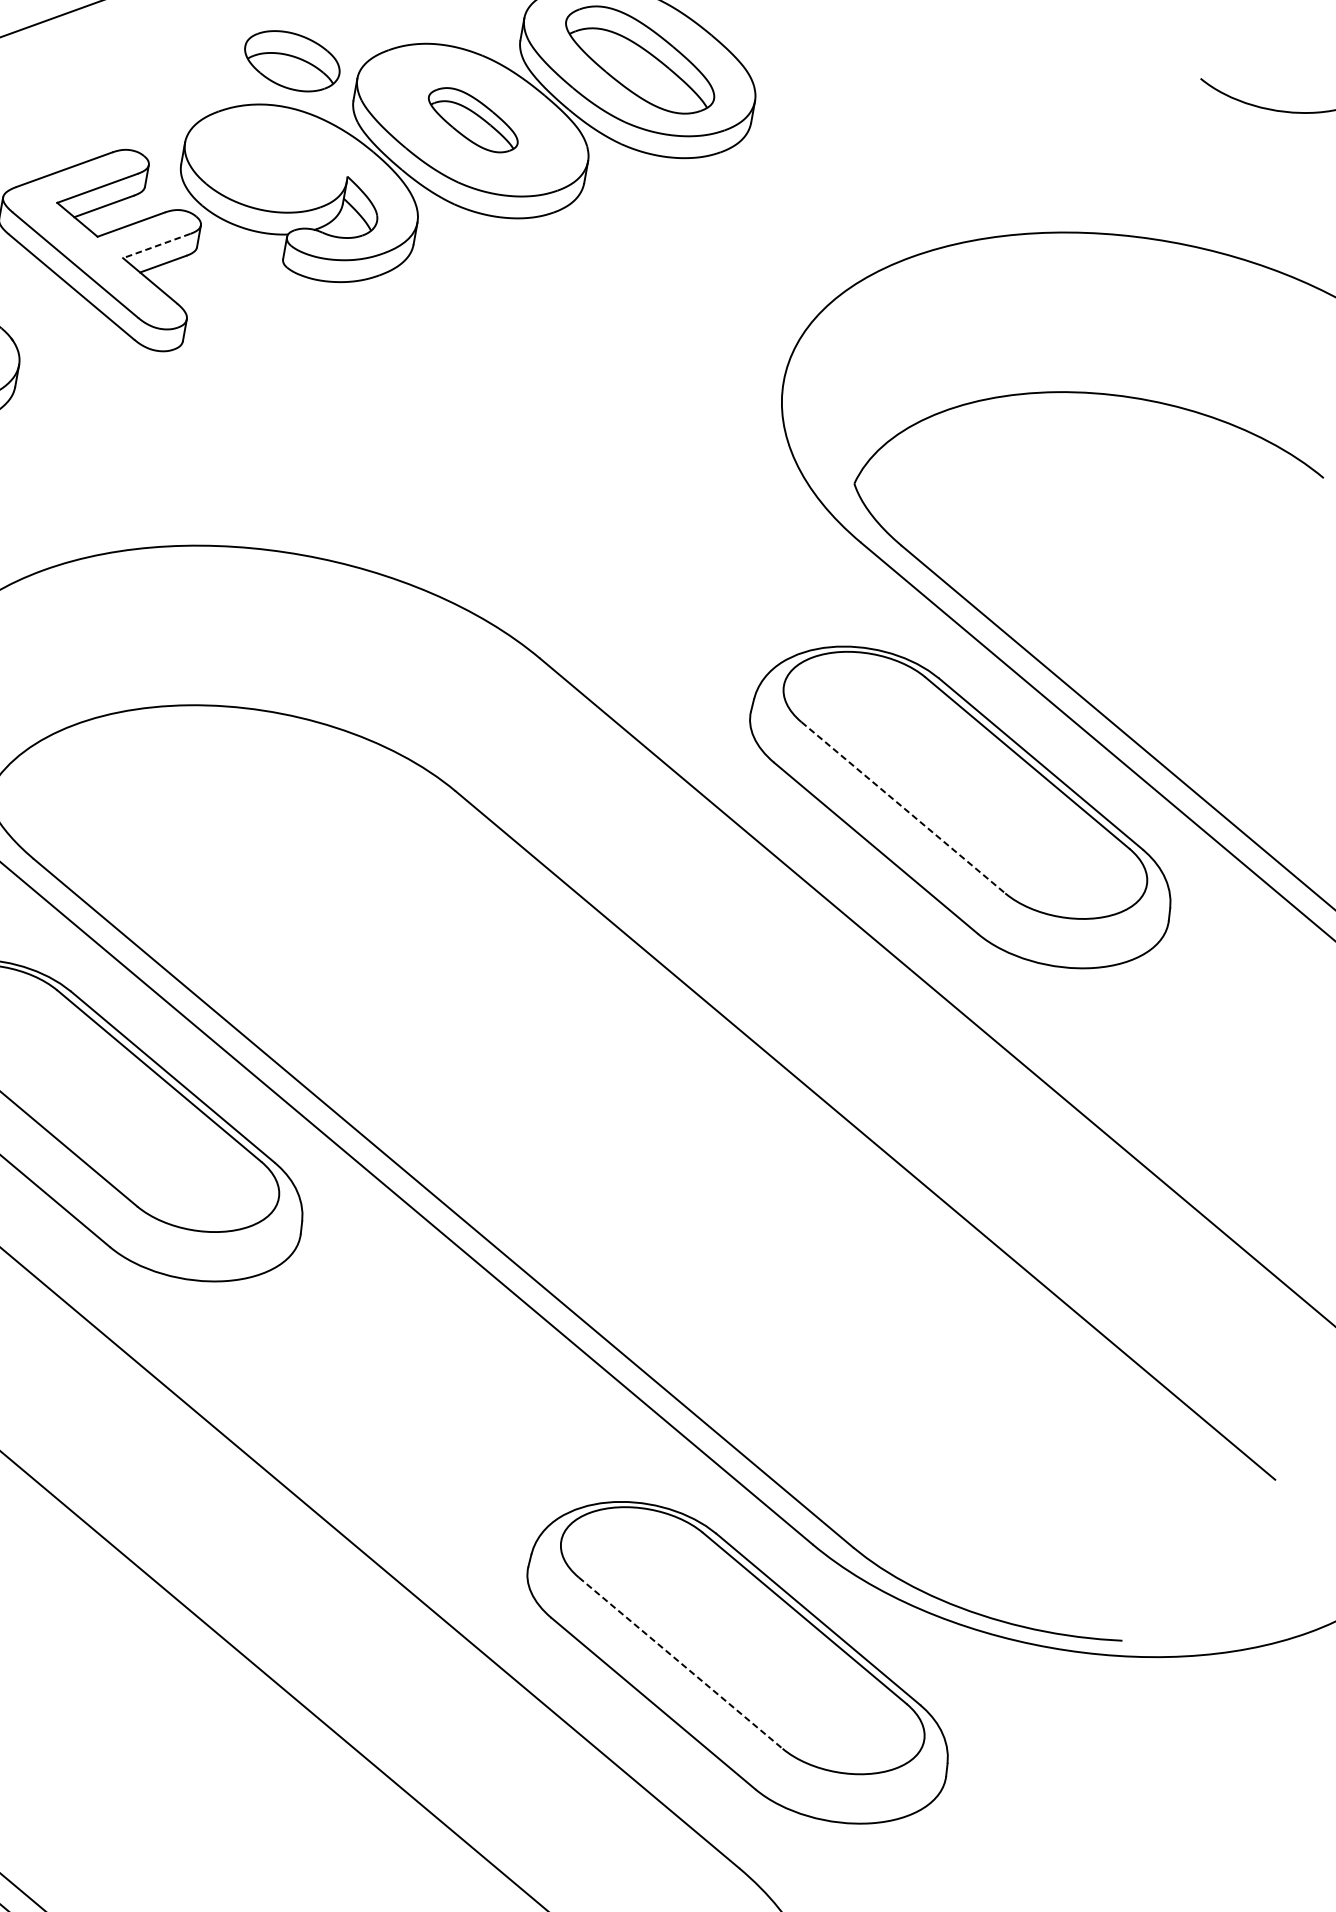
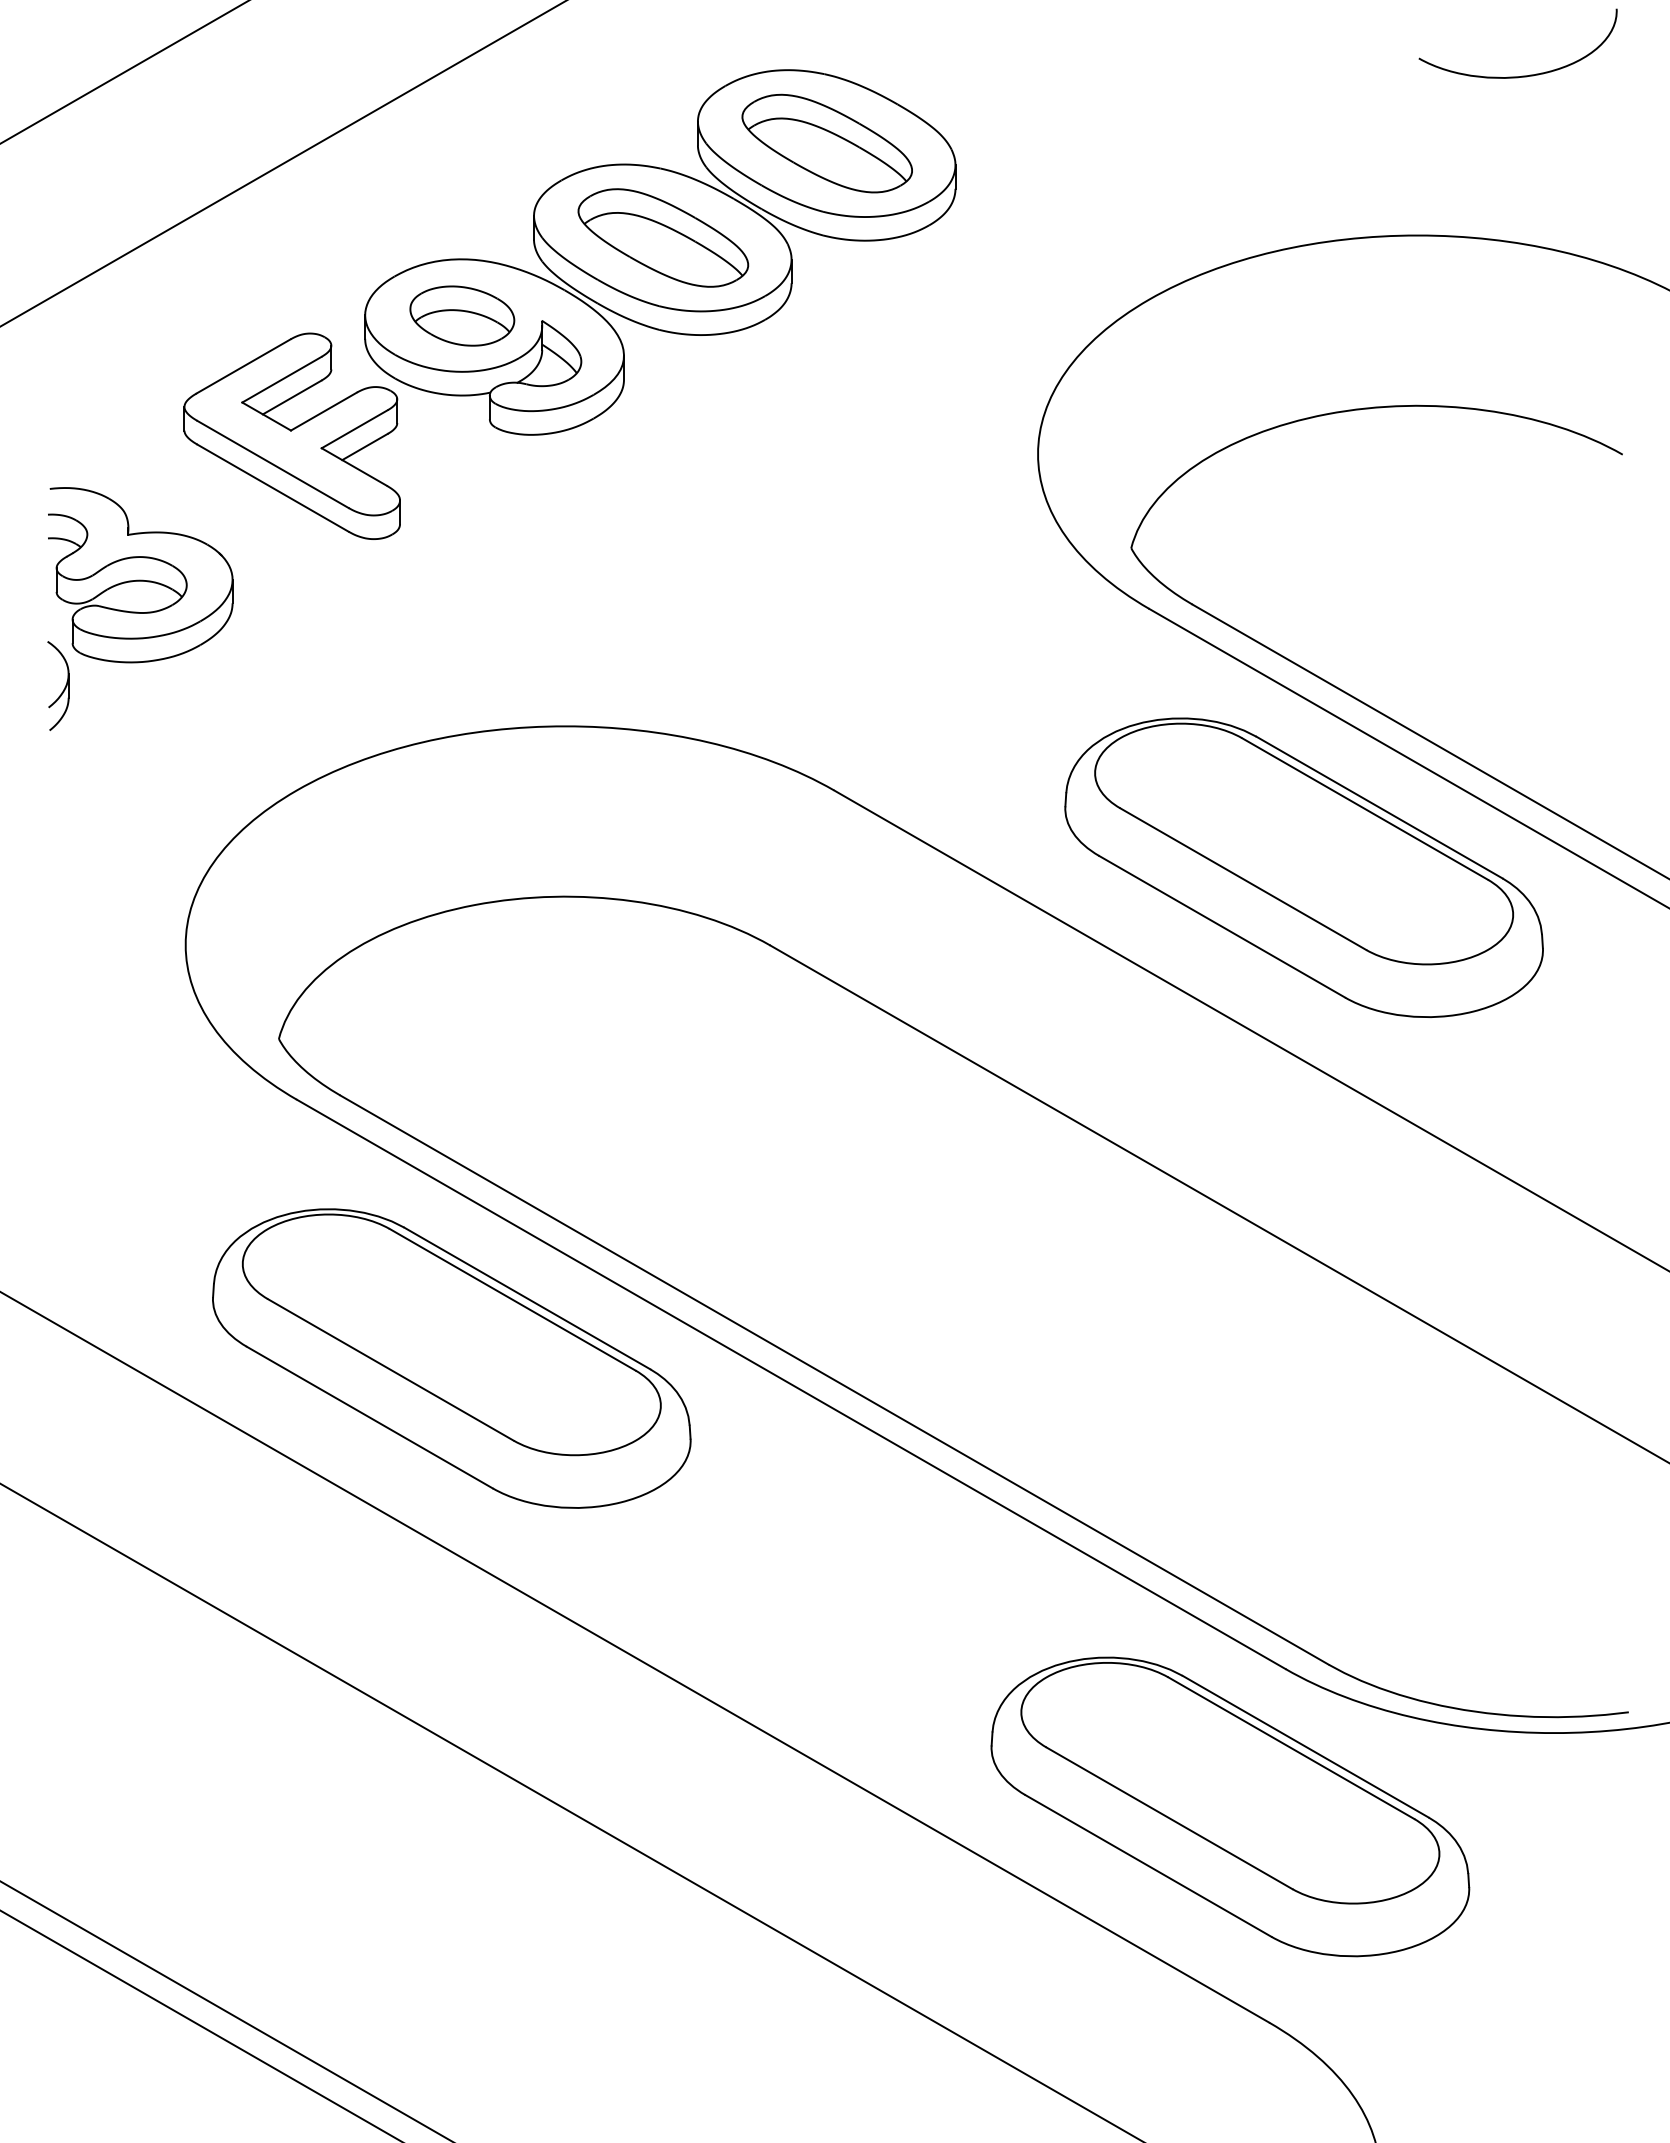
part: (292, 60) -> (462, 315), moved
part: (473, 119) -> (663, 237), size x1.67
line: (156, 246) -> (354, 429), dashed -> solid
line: (903, 808) -> (1243, 879), dashed -> solid
line: (680, 1663) -> (1169, 1818), dashed -> solid

